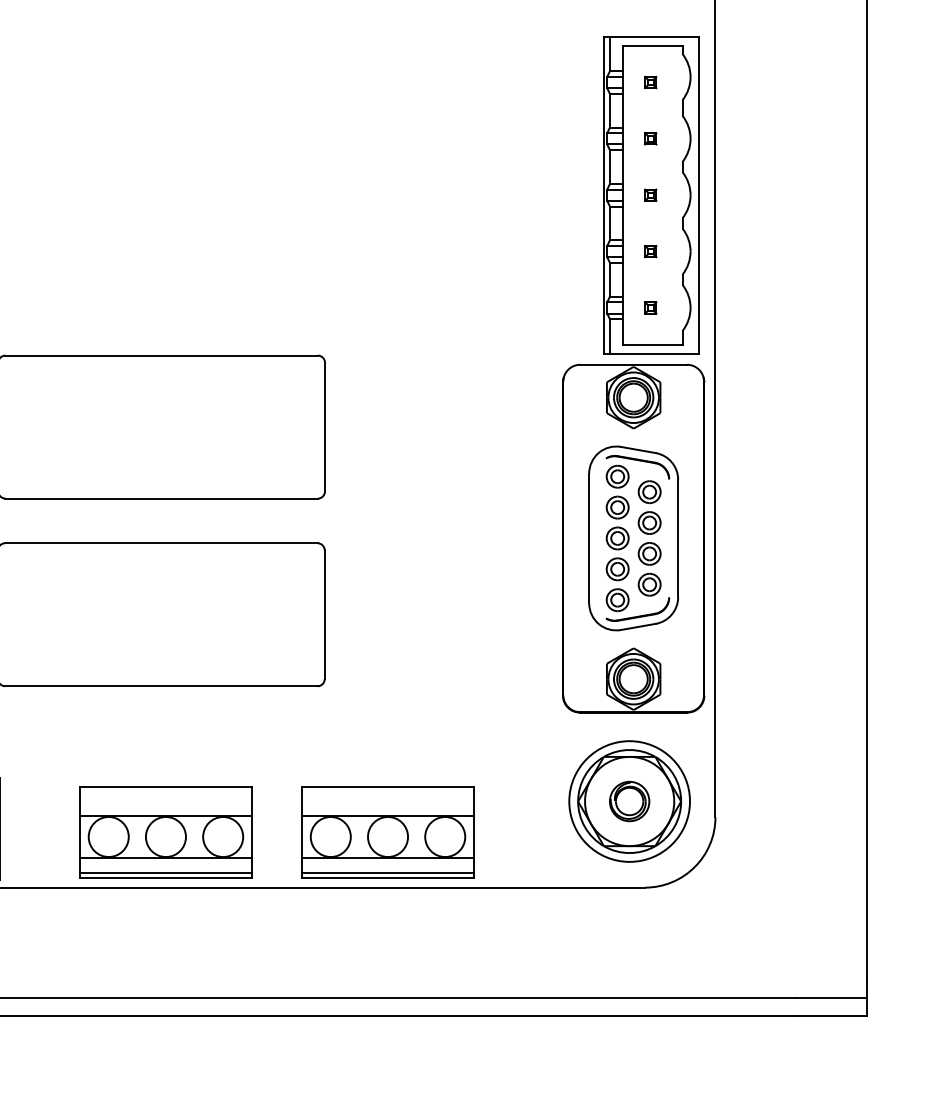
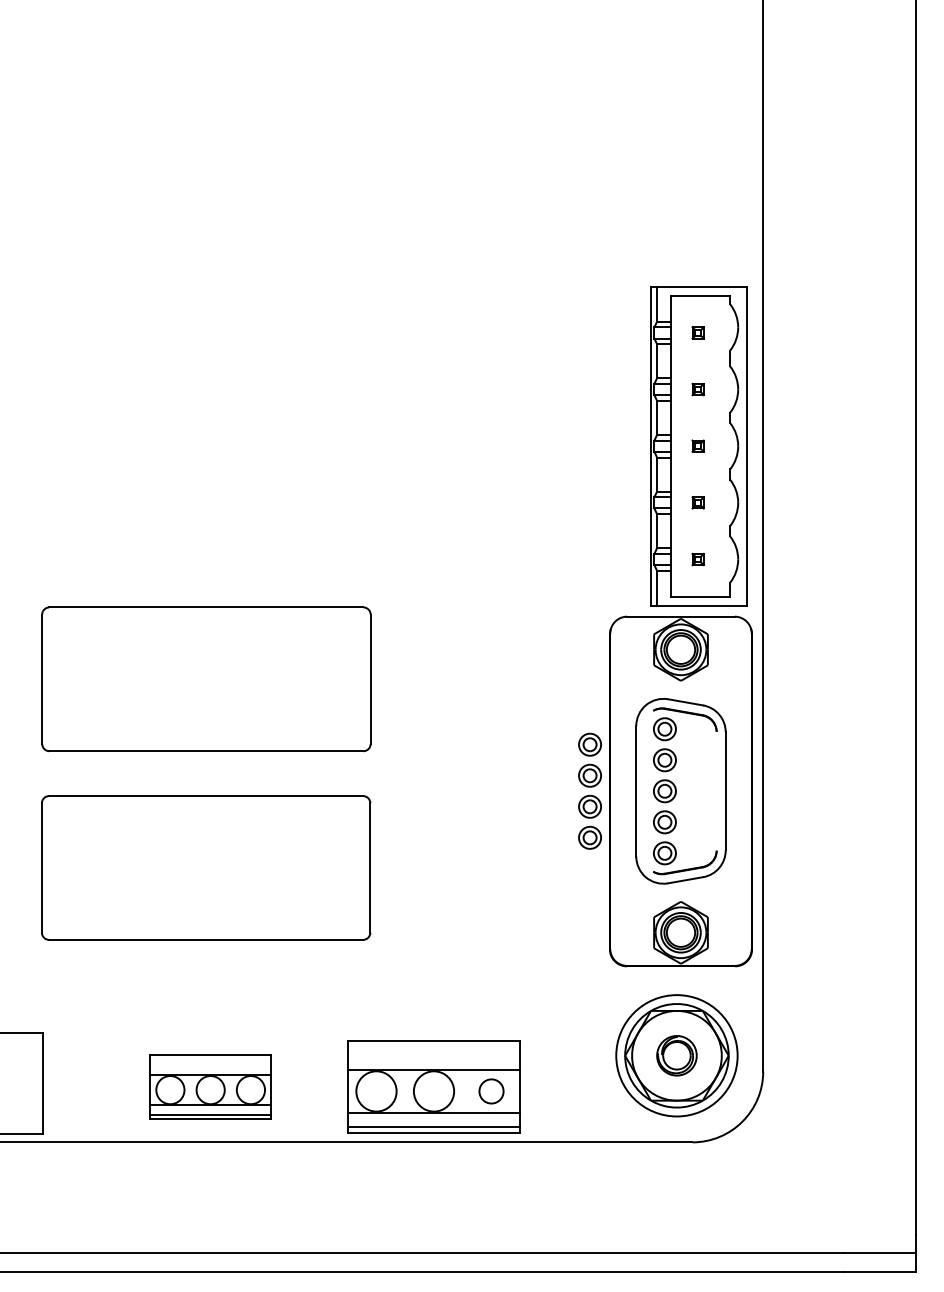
part: (649, 537) -> (589, 790), moved
part: (165, 832) -> (210, 1086), size x0.7
circle: (445, 837) -> (491, 1091), size x0.6

